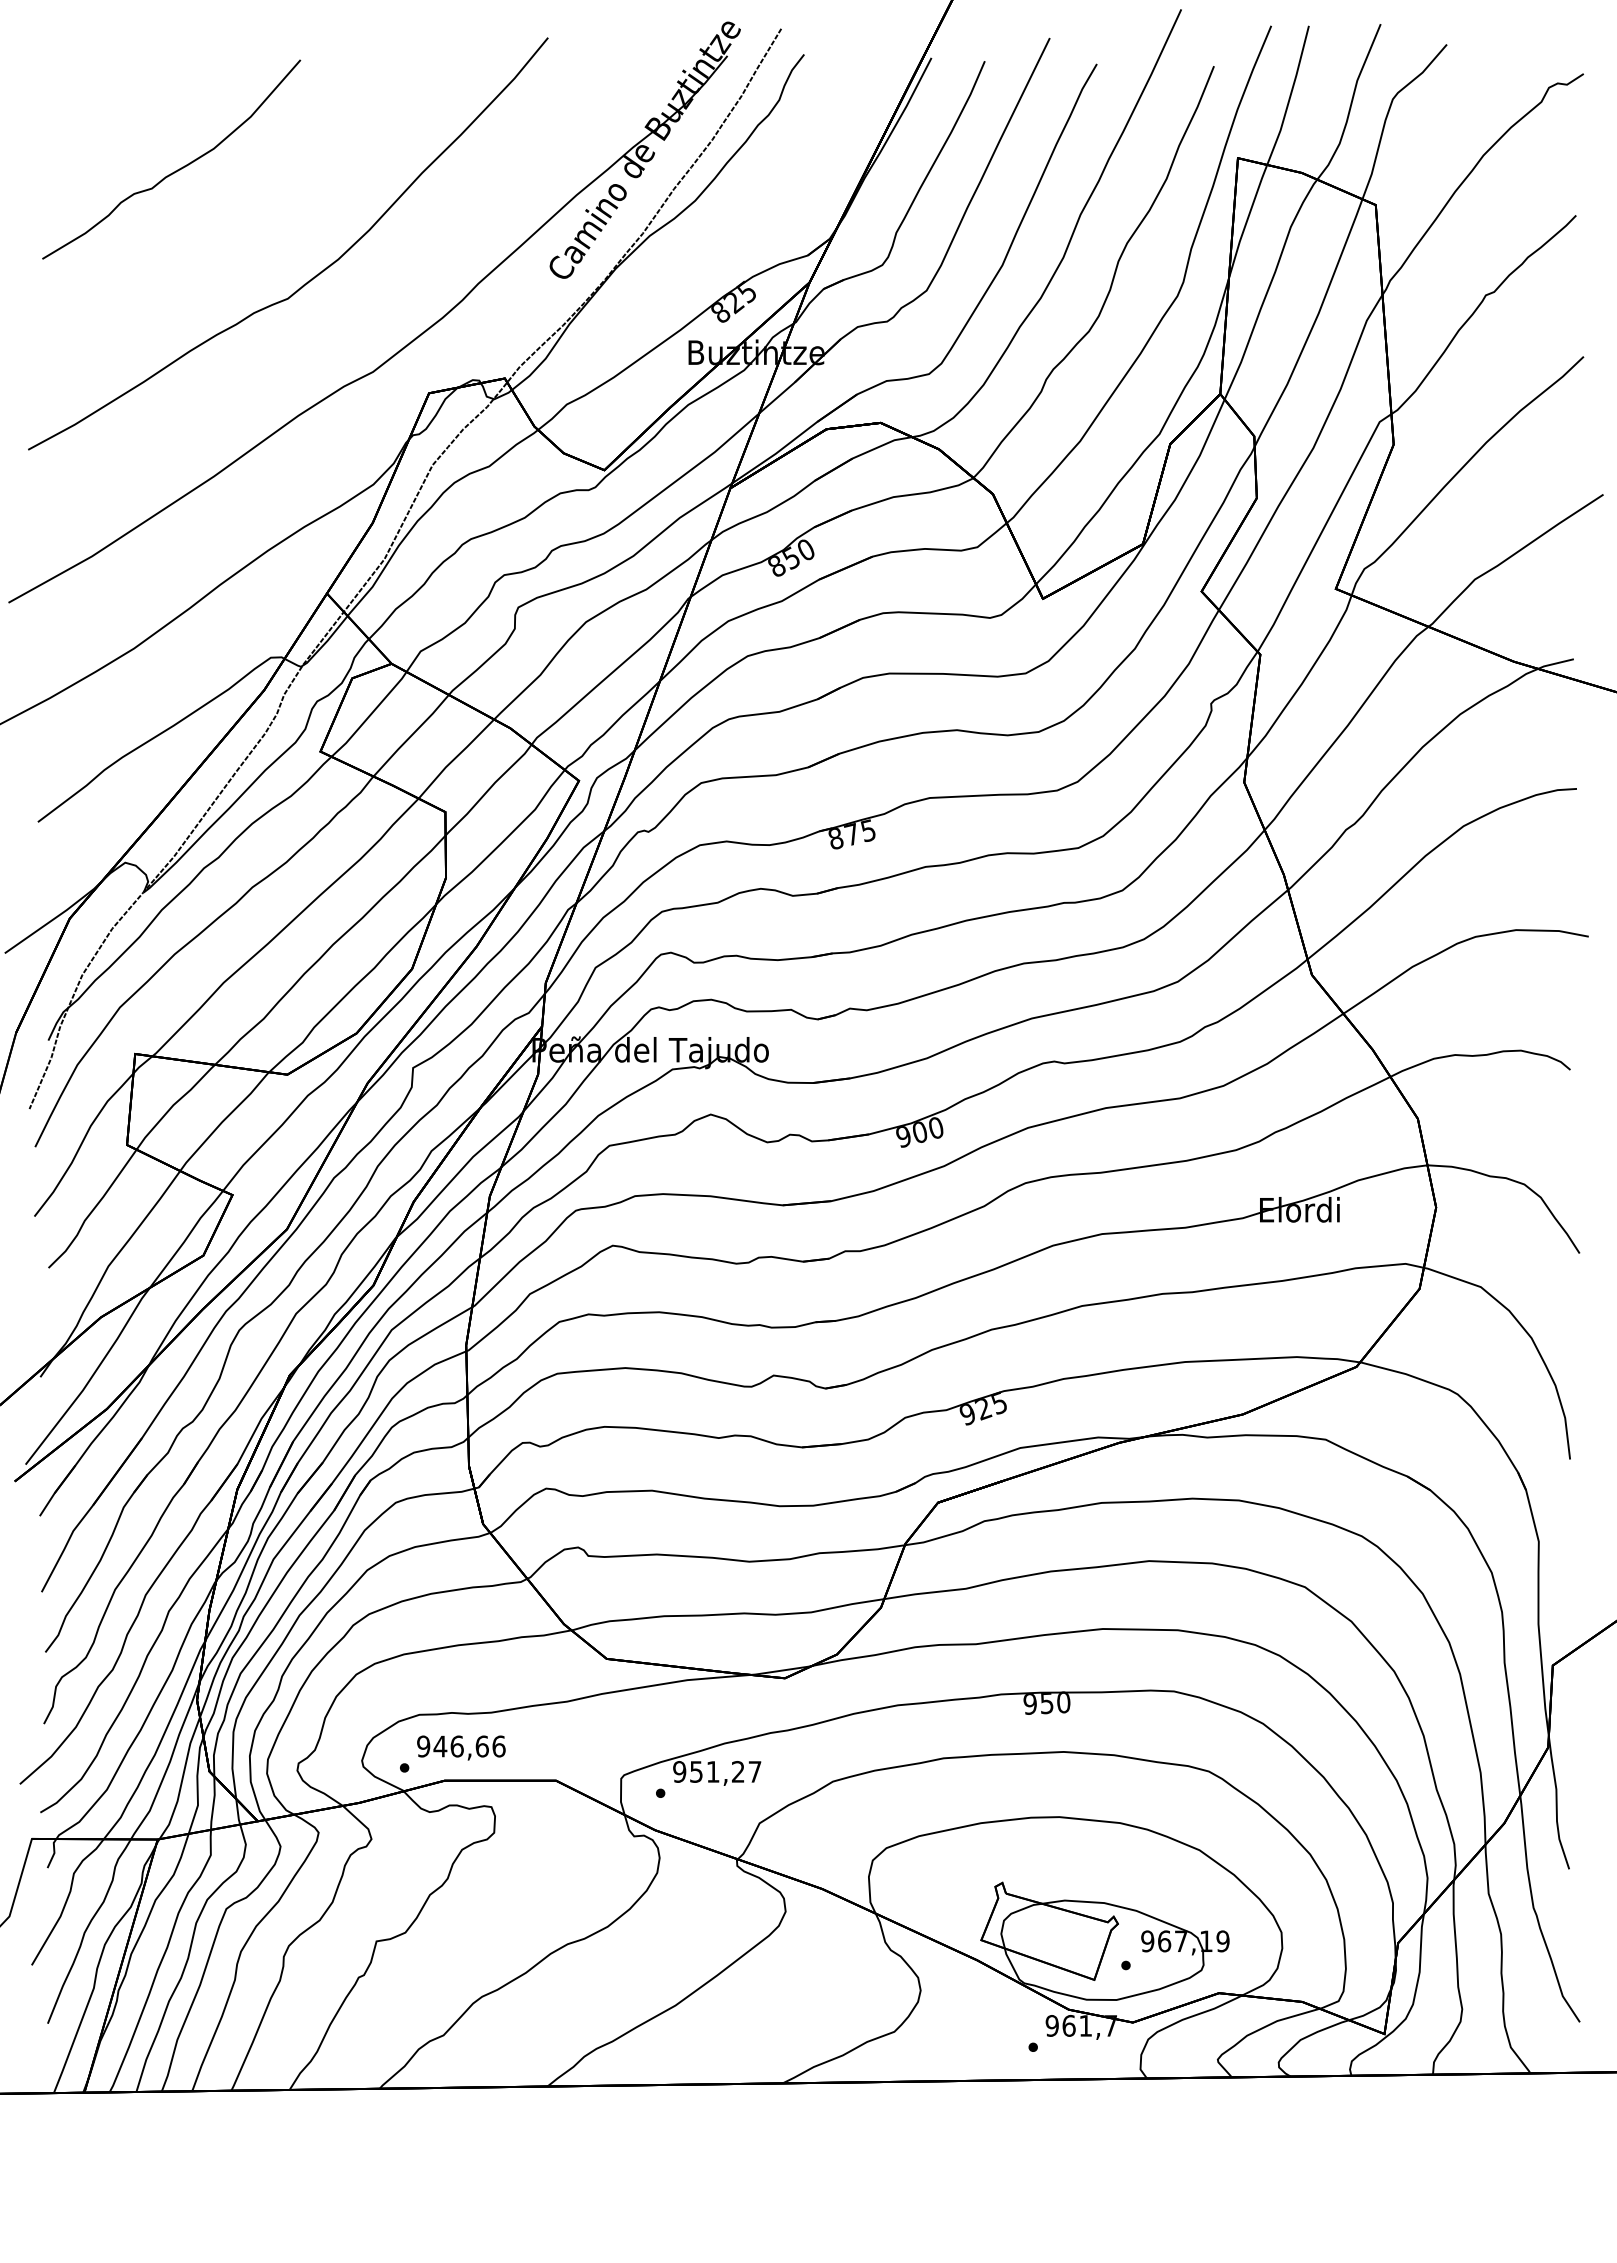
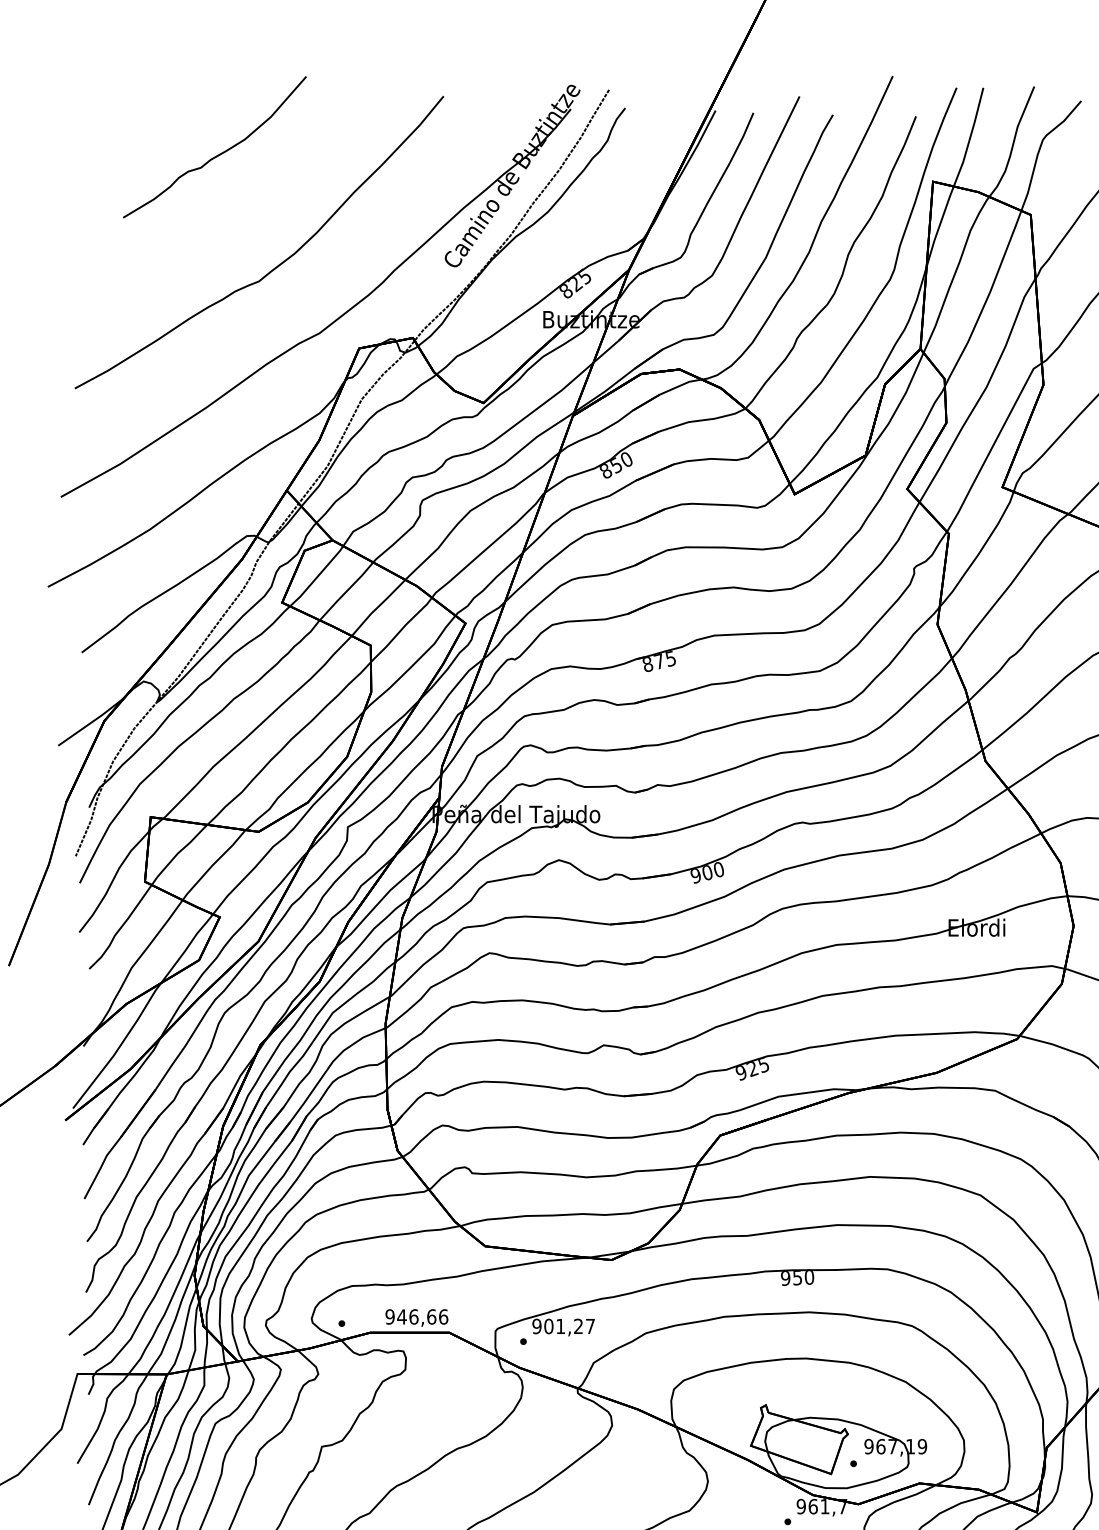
curve: (177, 169) -> (219, 154), moved
text: (461, 1747) -> (416, 1317), moved
text: (696, 1771) -> (548, 1326), 951,27 -> 901,27

